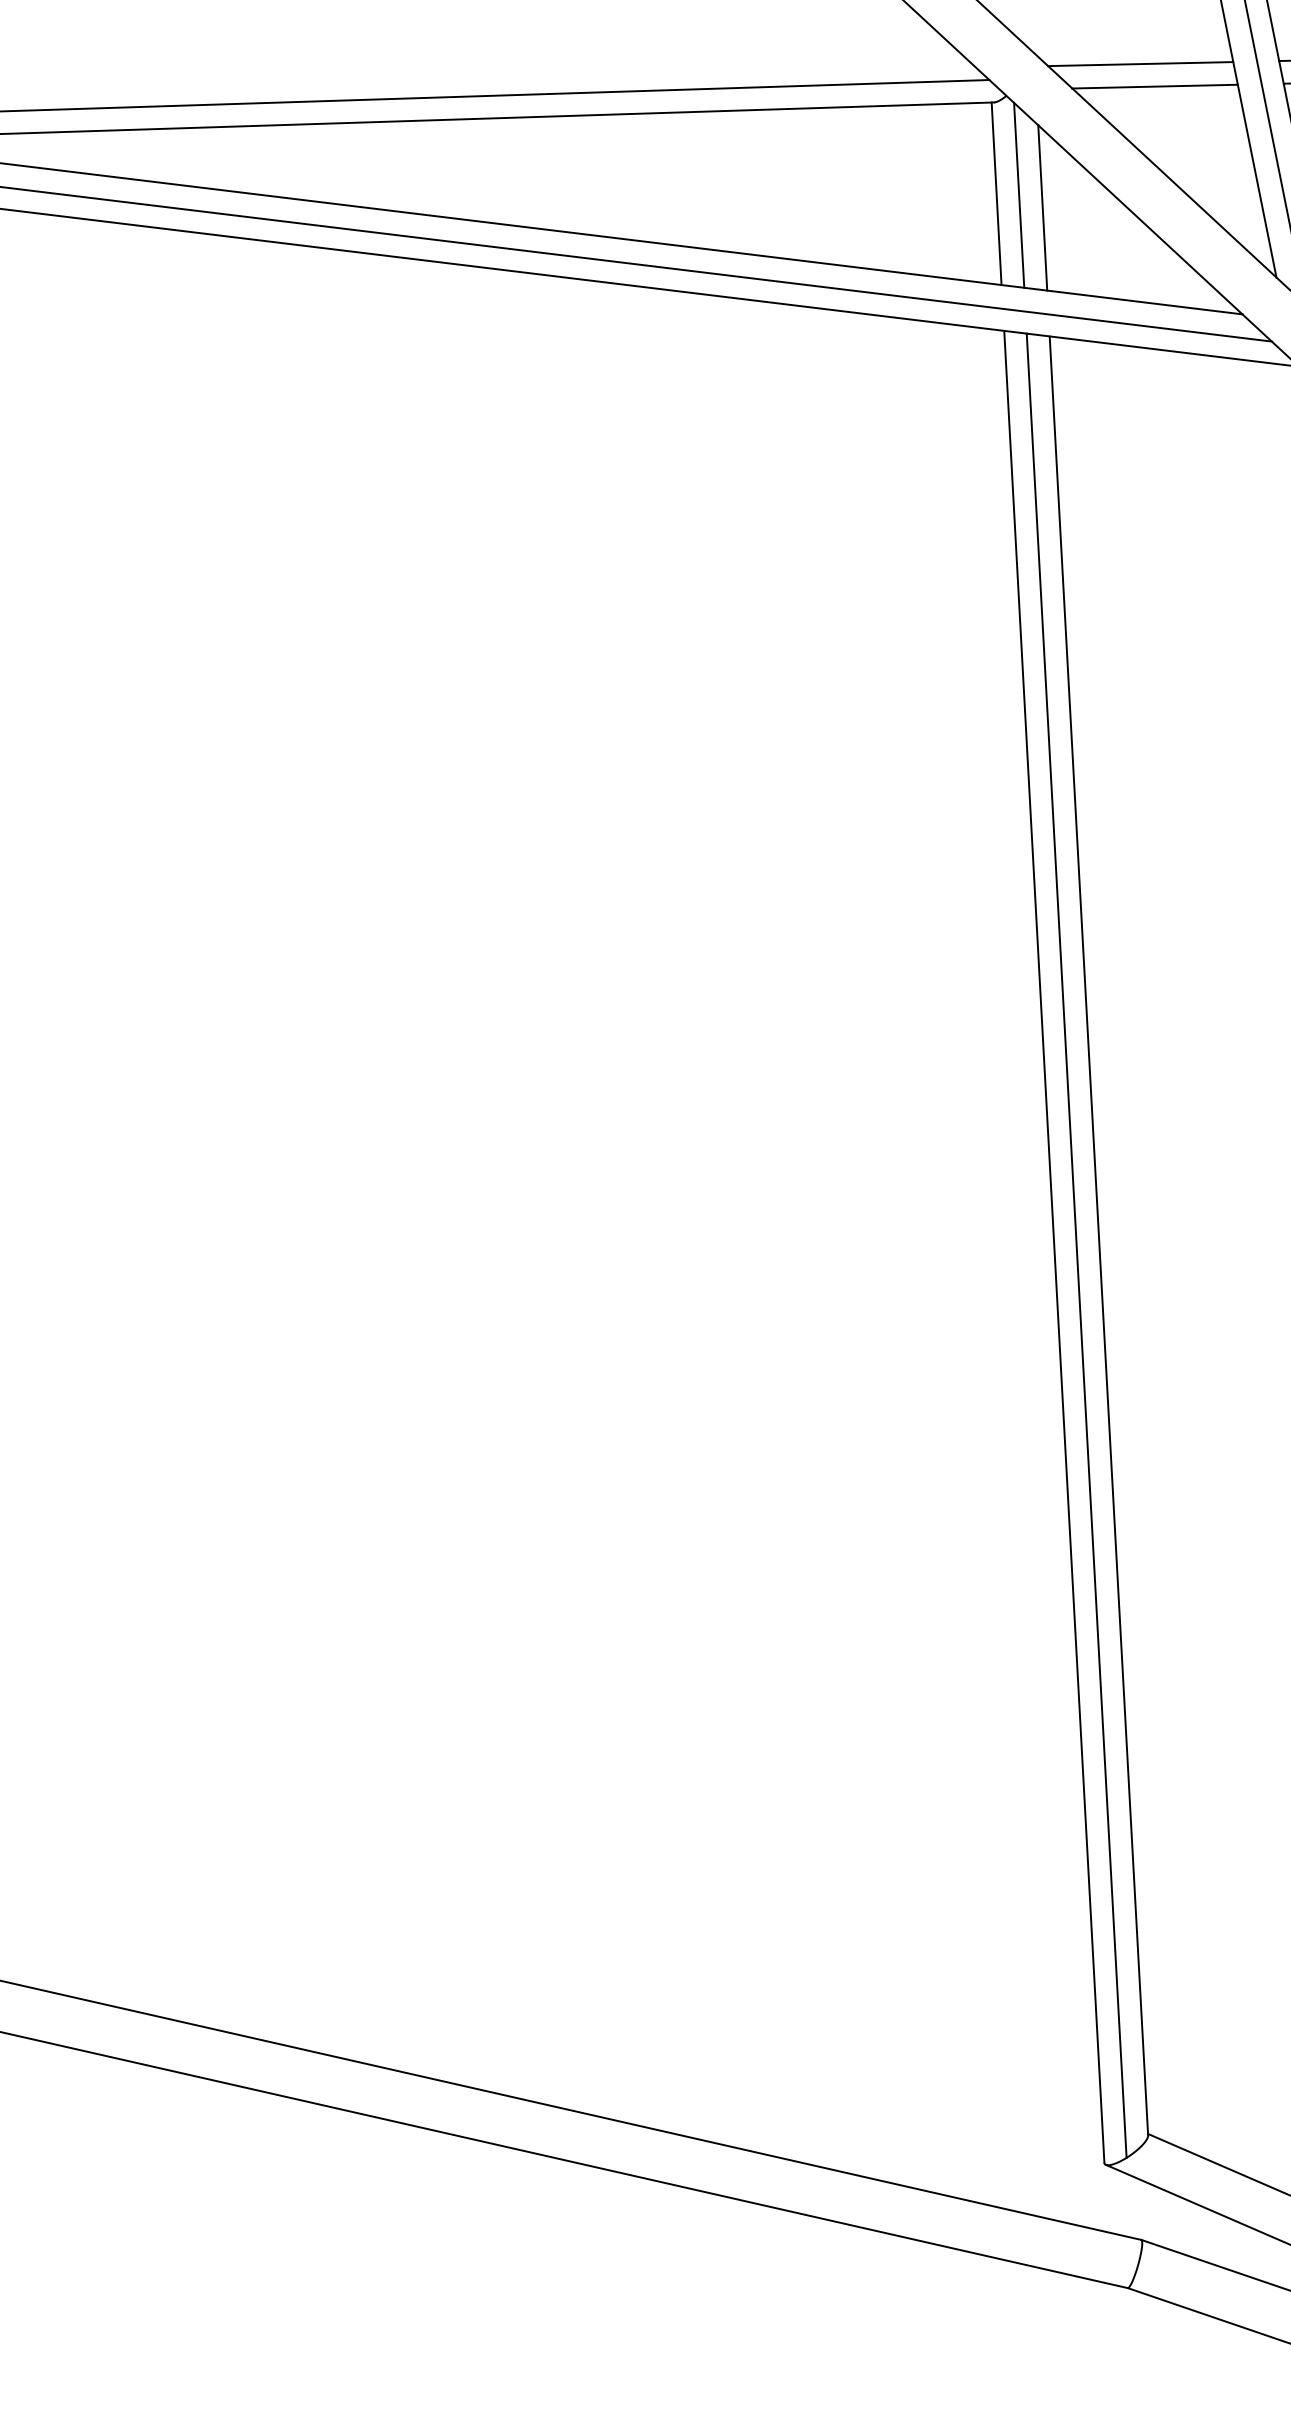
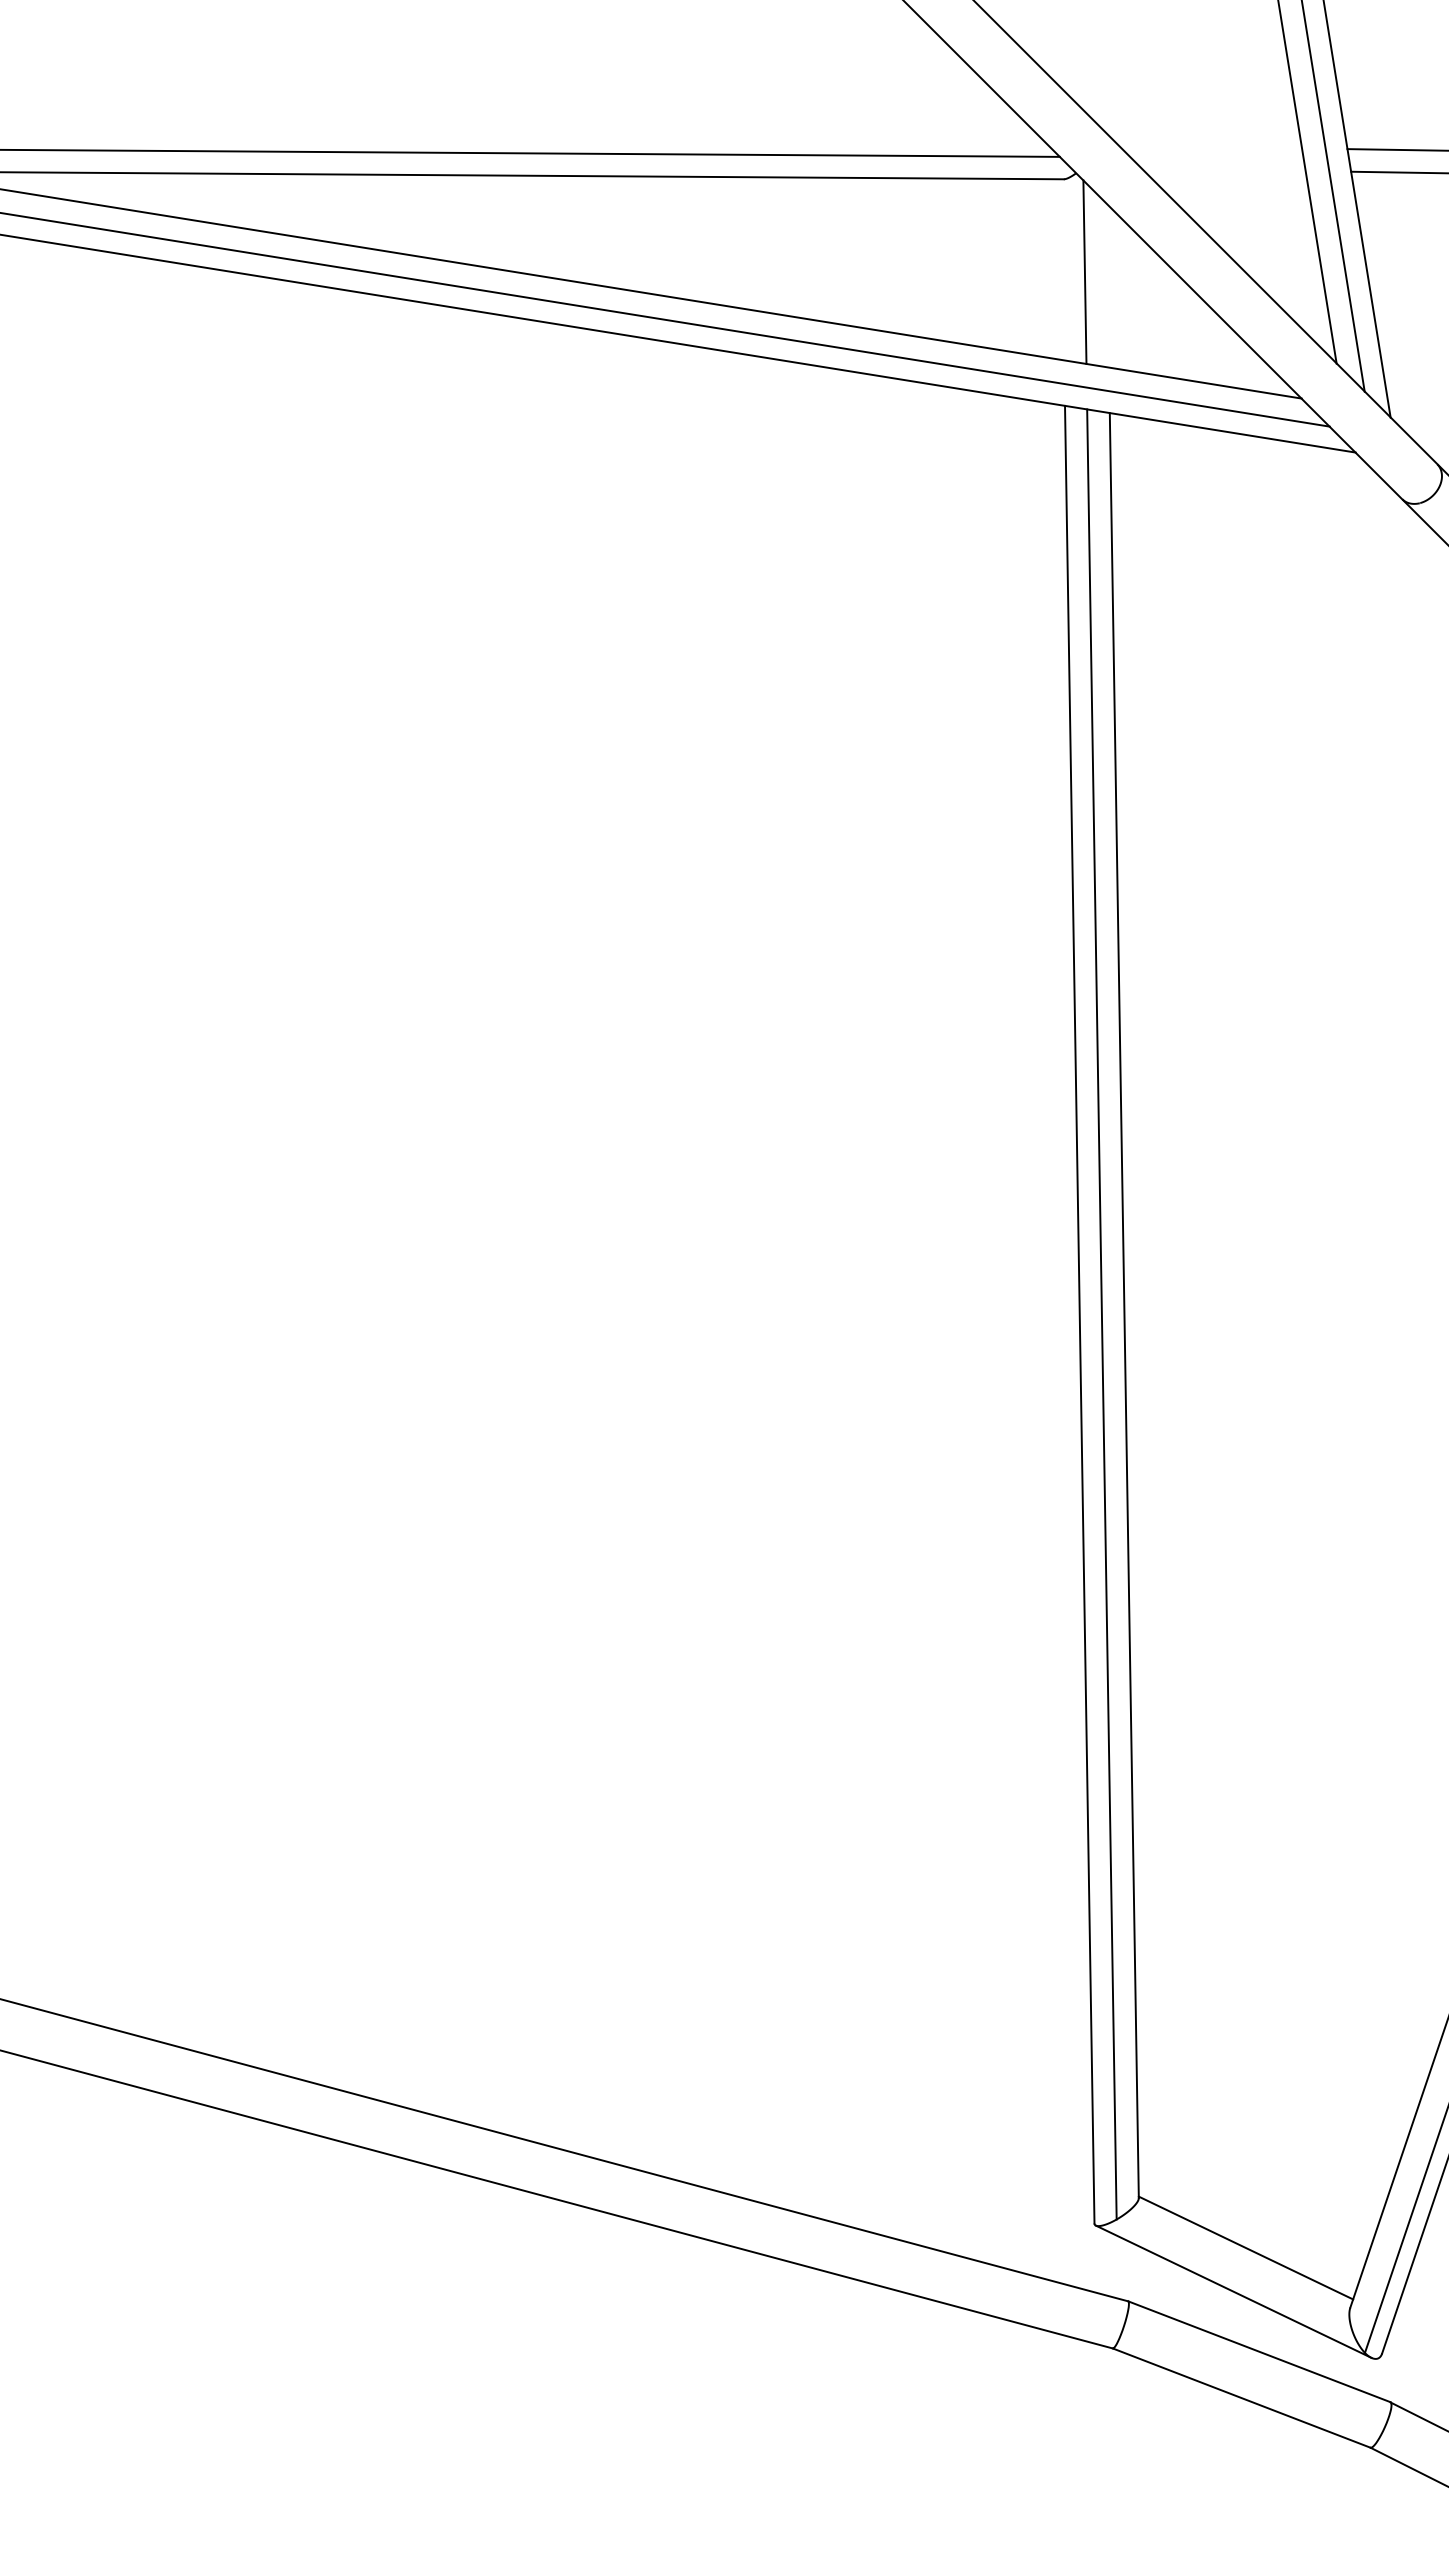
line: (1140, 63) -> (1210, 146), removed
line: (1154, 86) -> (1223, 169), removed
line: (996, 193) -> (1062, 269), removed
line: (1042, 207) -> (1107, 285), removed

